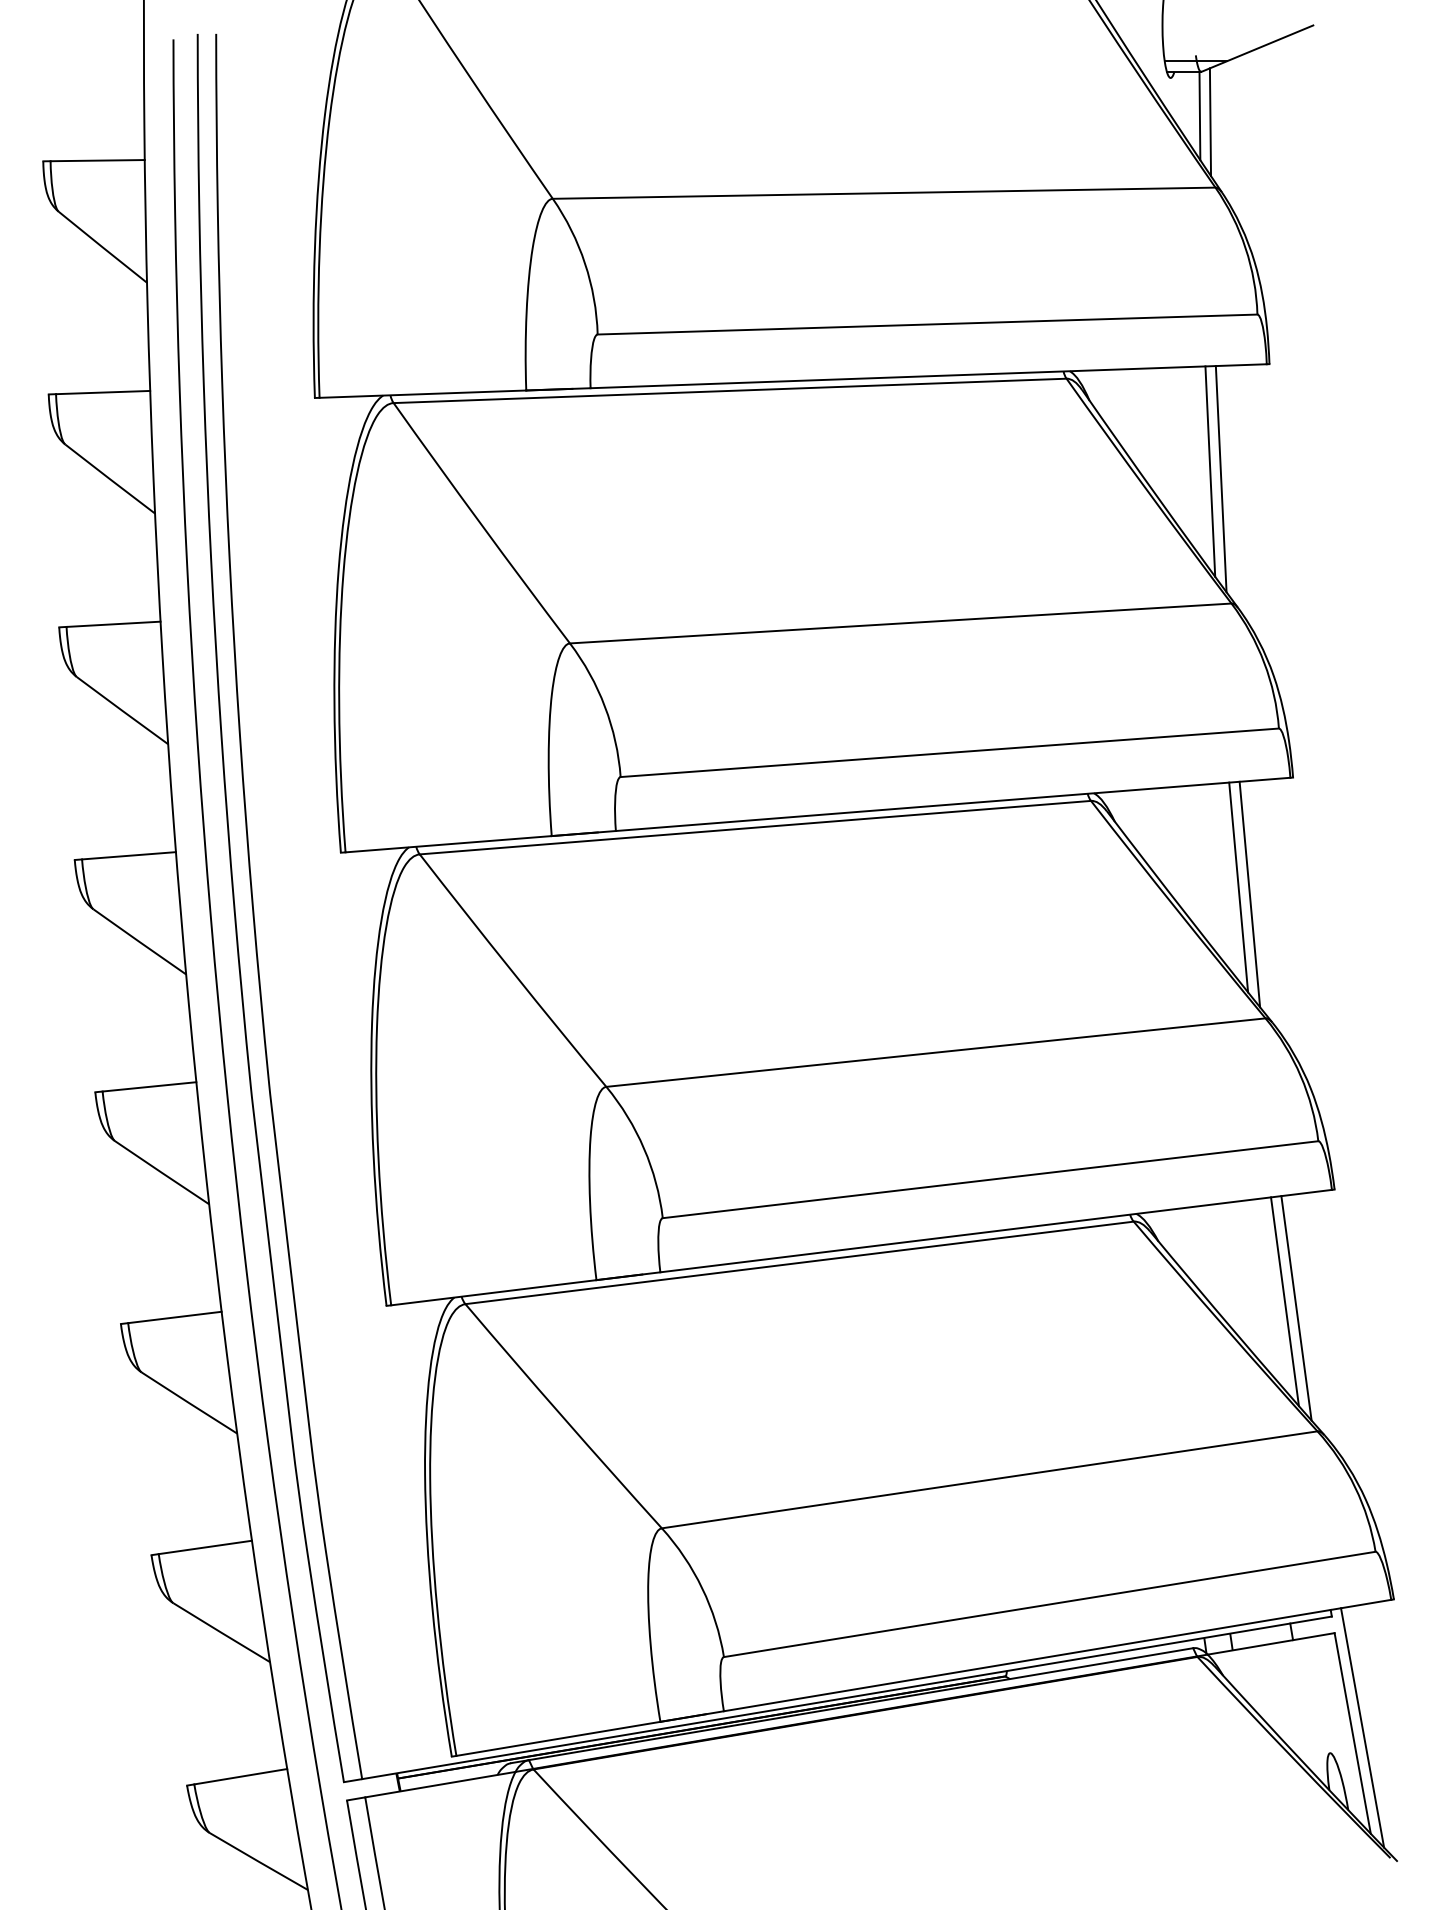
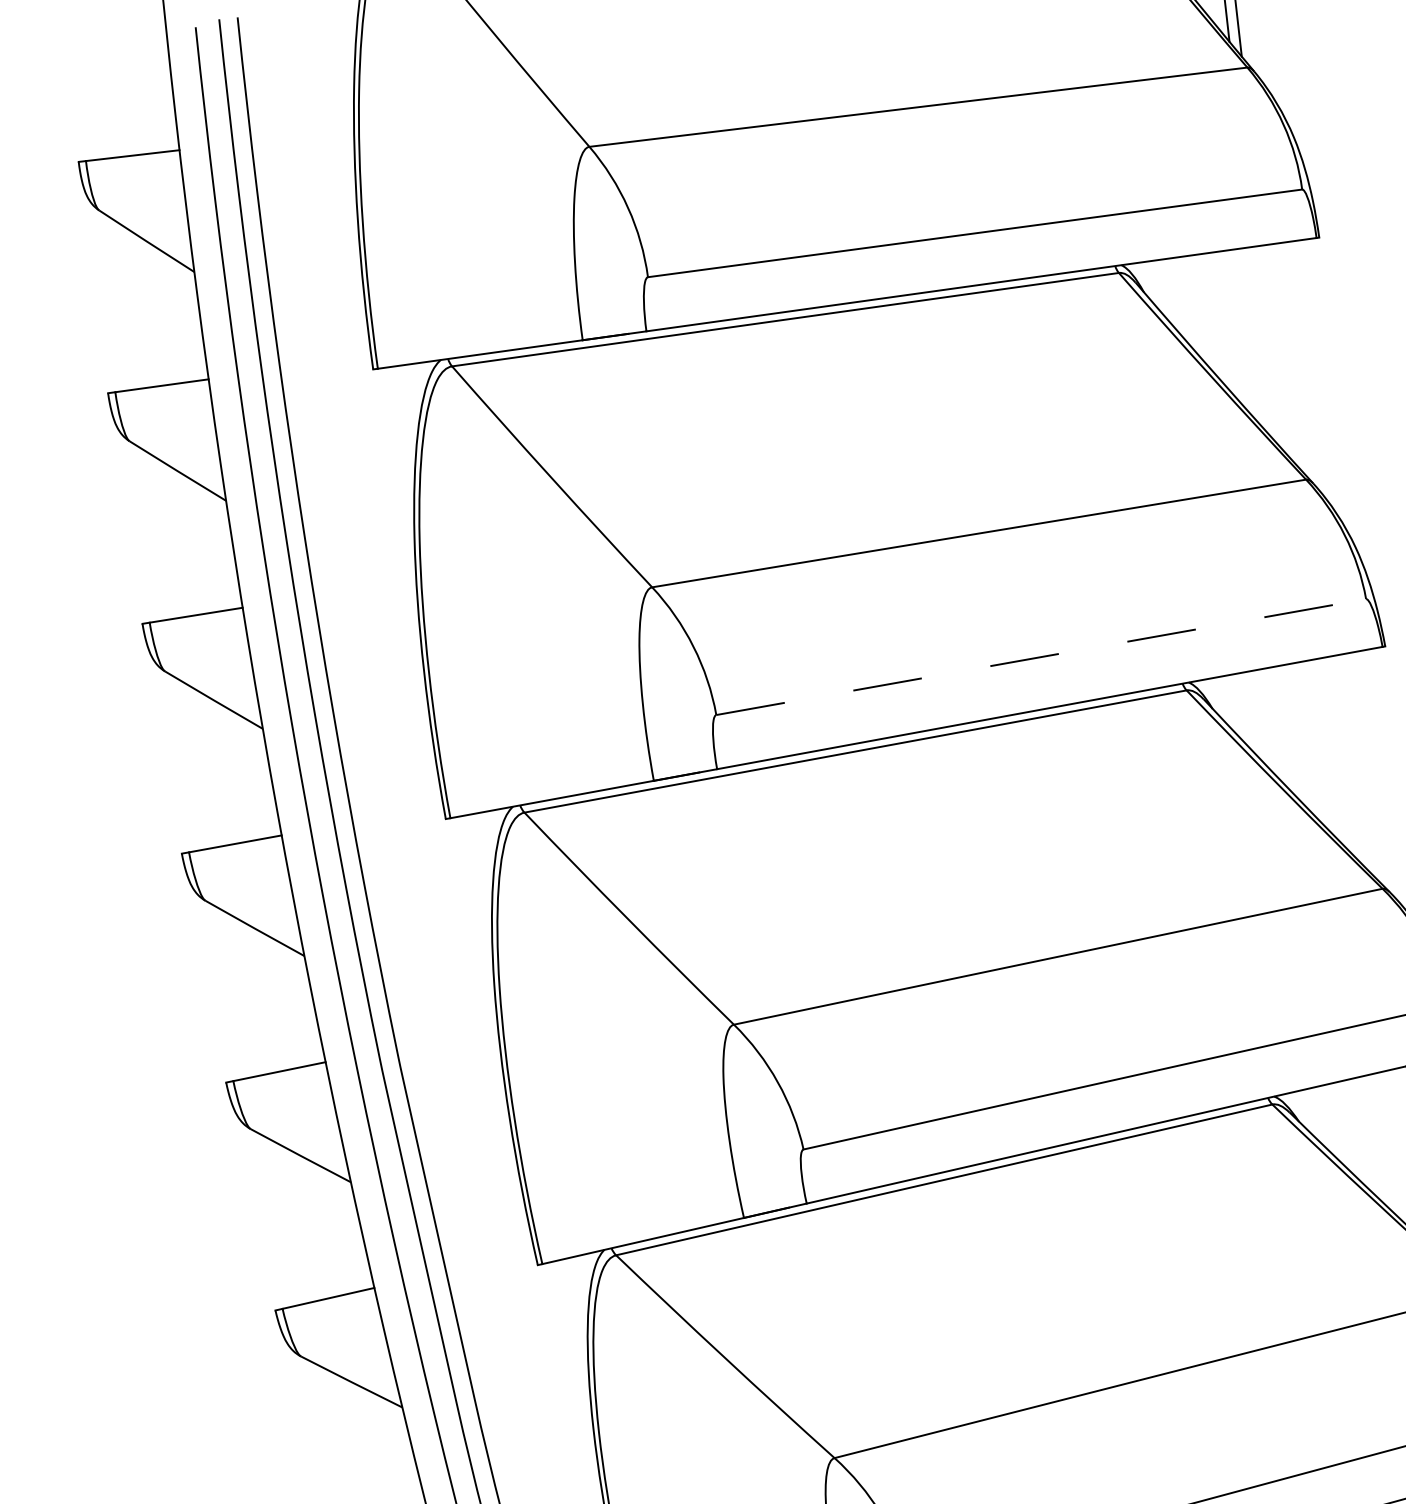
line: (1210, 471) -> (1271, 350), removed
line: (1220, 479) -> (1282, 357), removed
line: (950, 752) -> (1041, 656), solid -> dashed
line: (1238, 887) -> (1342, 761), removed
line: (1249, 894) -> (1353, 767), removed

